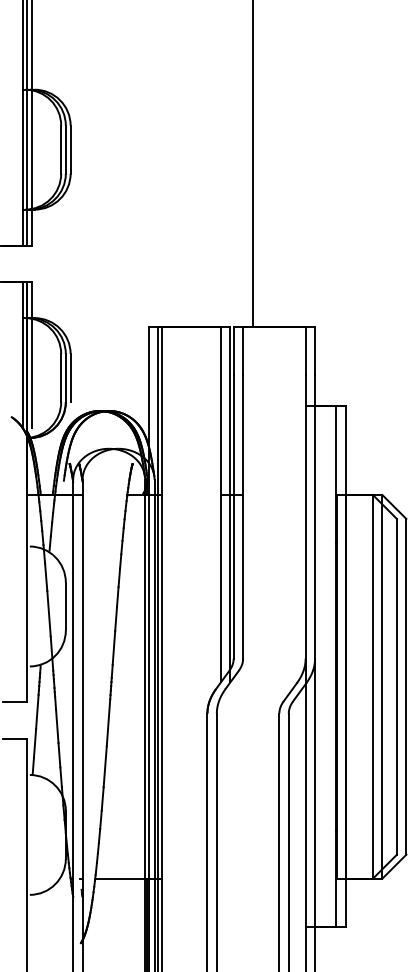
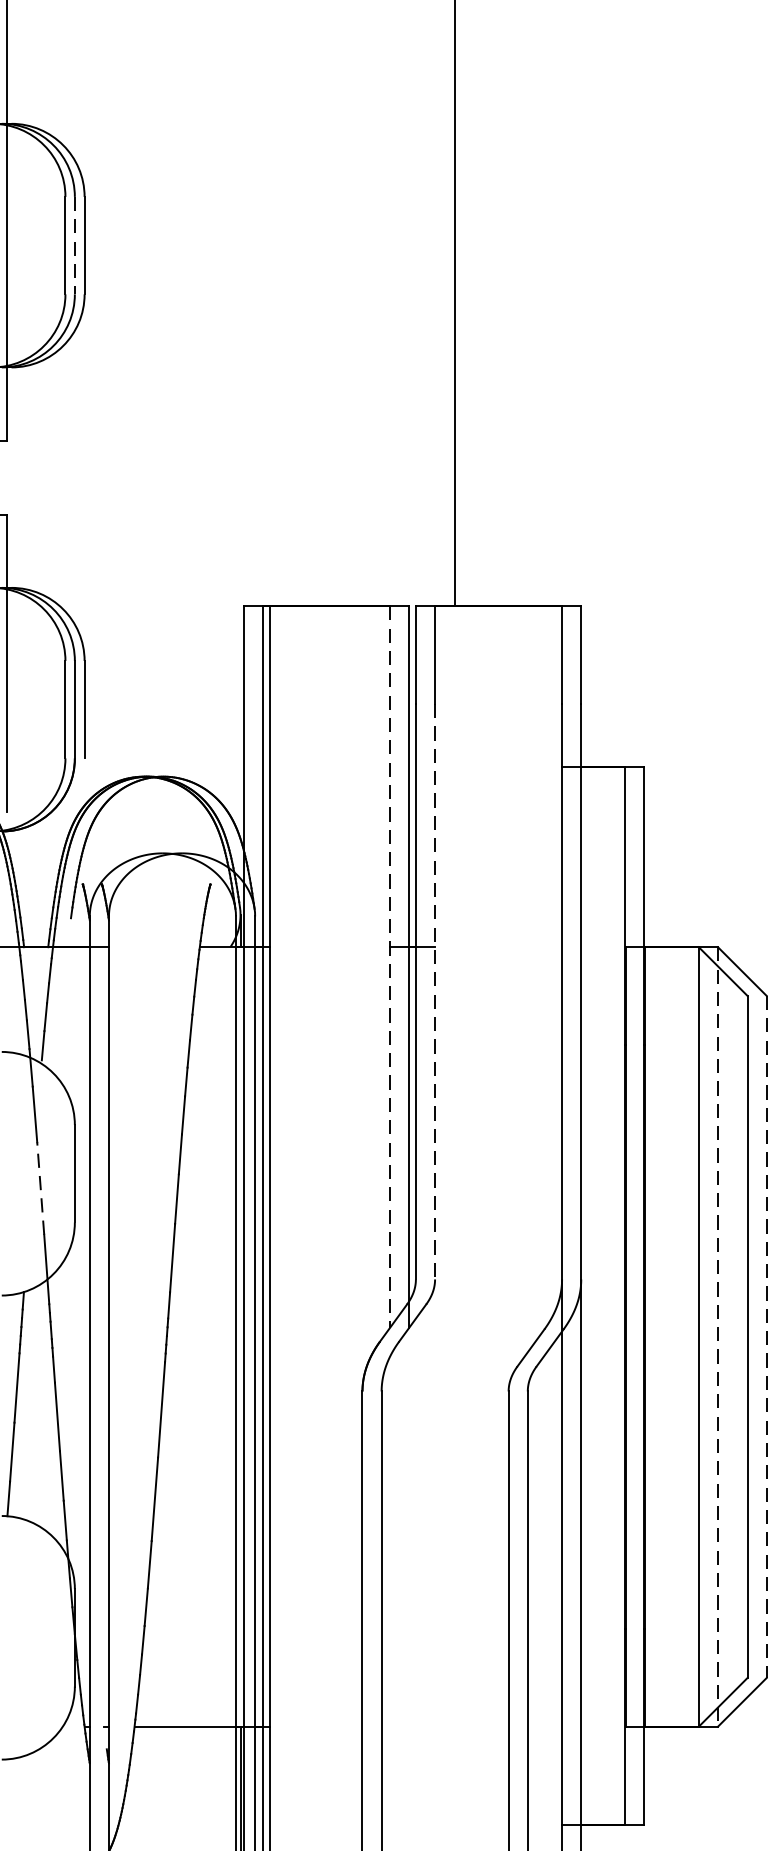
line: (65, 149) -> (74, 245), solid -> dashed
line: (220, 504) -> (389, 966), solid -> dashed
line: (243, 516) -> (435, 990), solid -> dashed
line: (49, 613) -> (41, 1187), solid -> dashed
line: (382, 686) -> (718, 1336), solid -> dashed
line: (406, 686) -> (766, 1336), solid -> dashed

